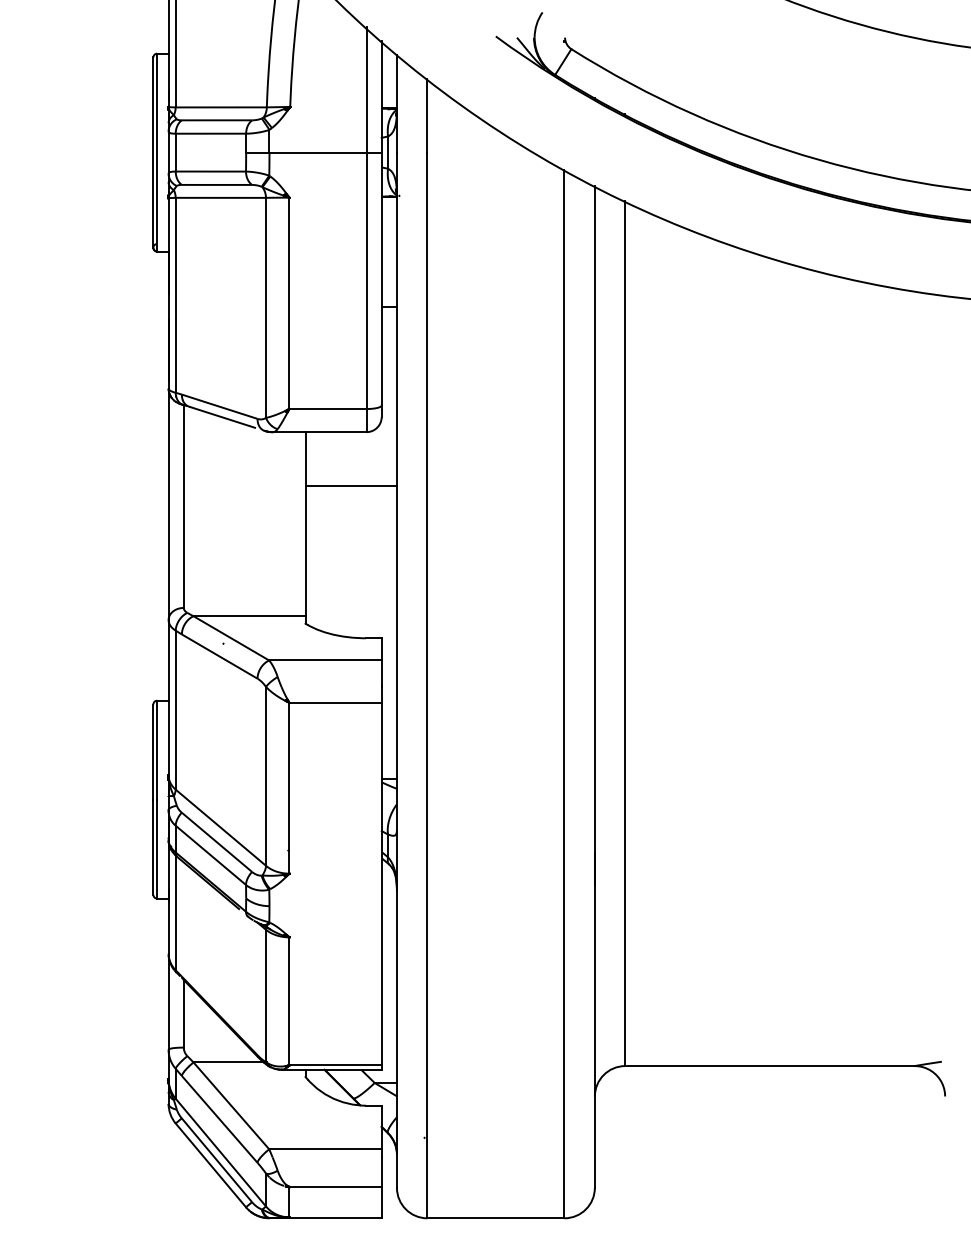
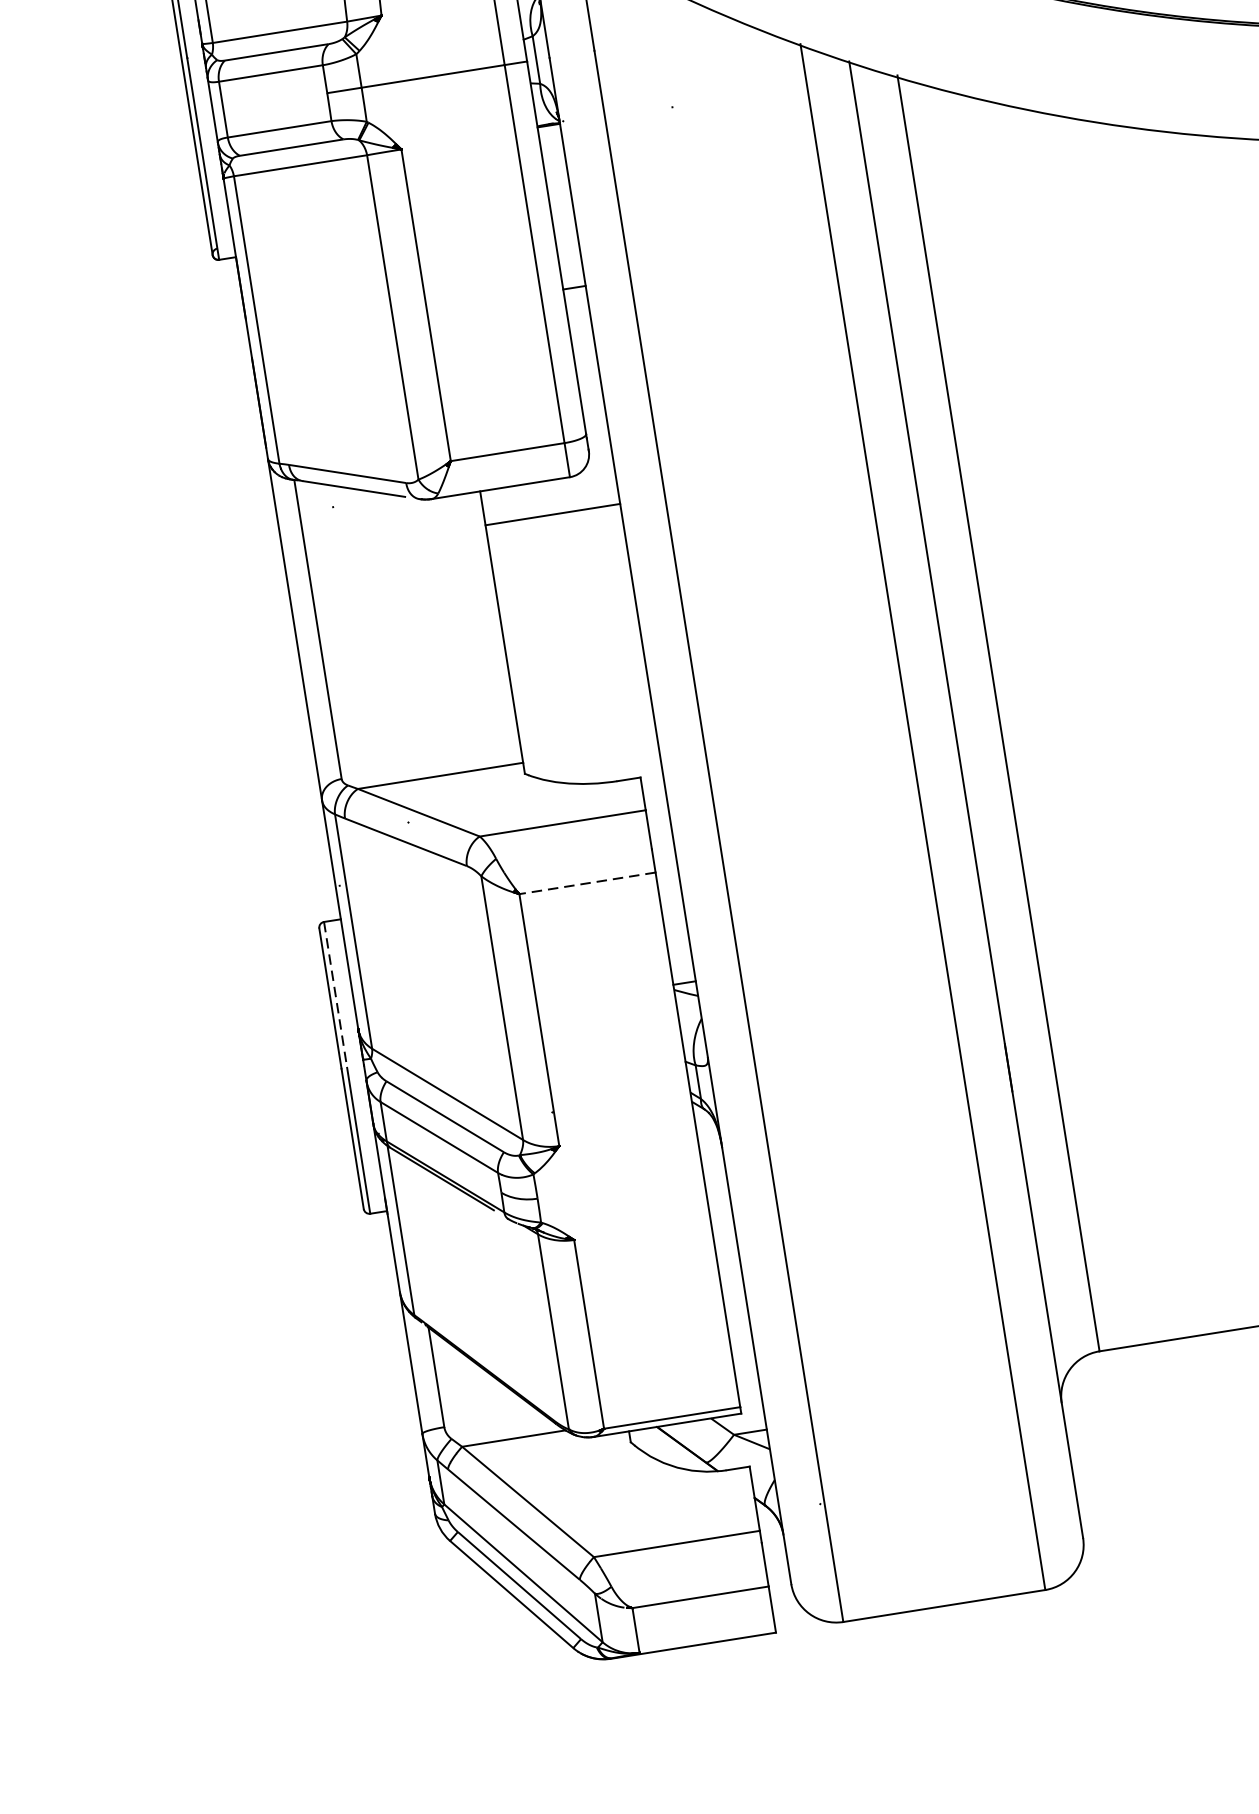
line: (350, 486) -> (551, 515), moved
line: (335, 702) -> (587, 882), solid -> dashed
line: (157, 750) -> (336, 995), solid -> dashed

